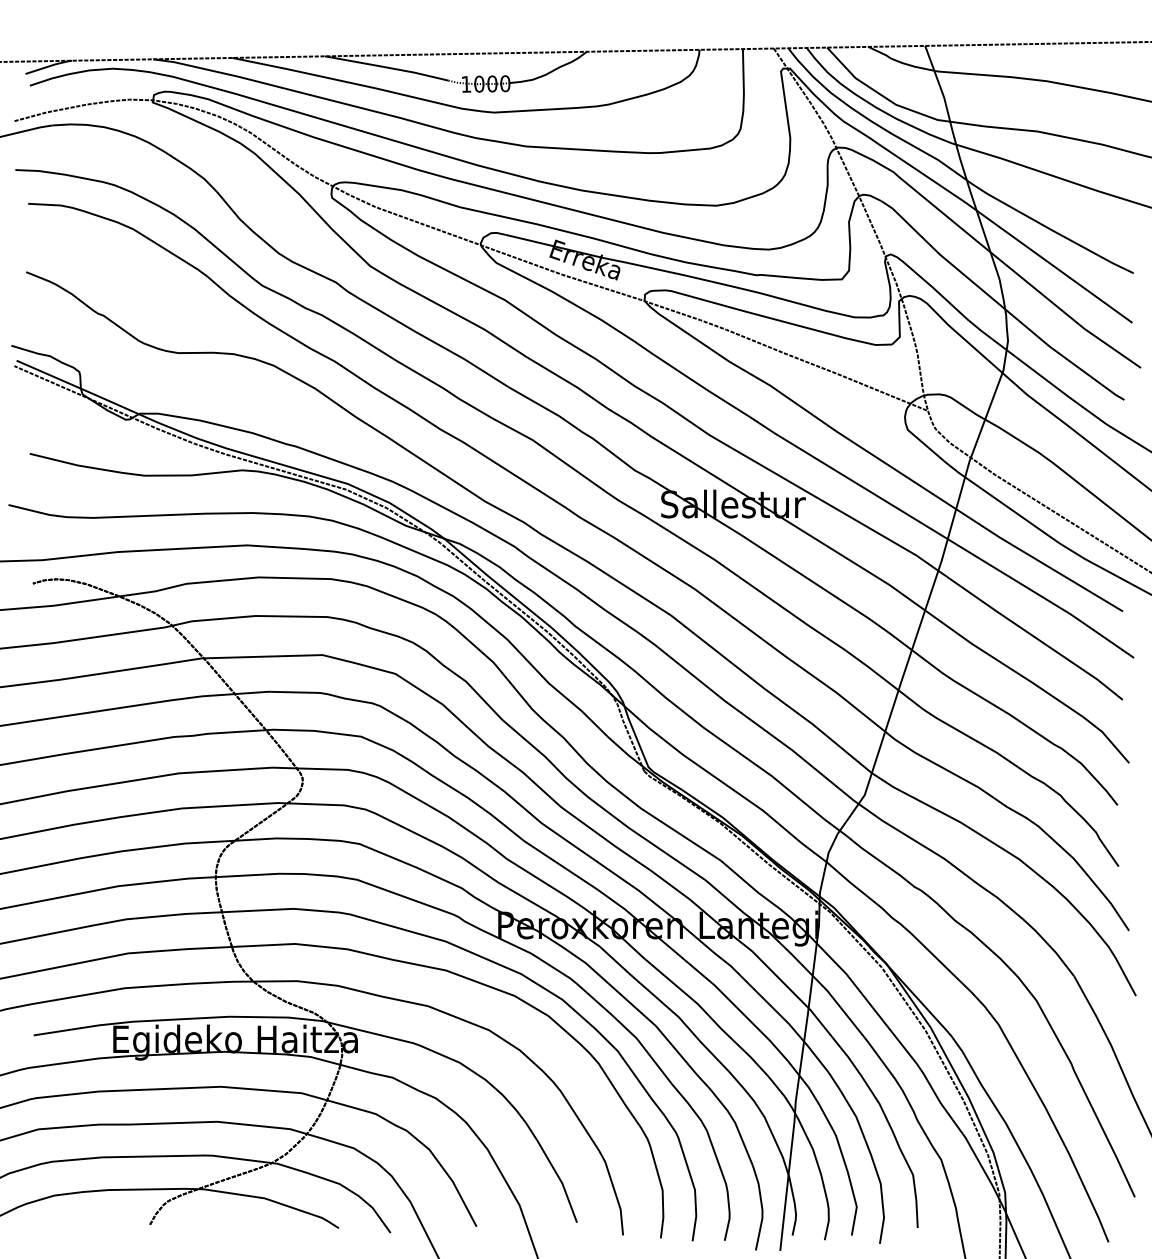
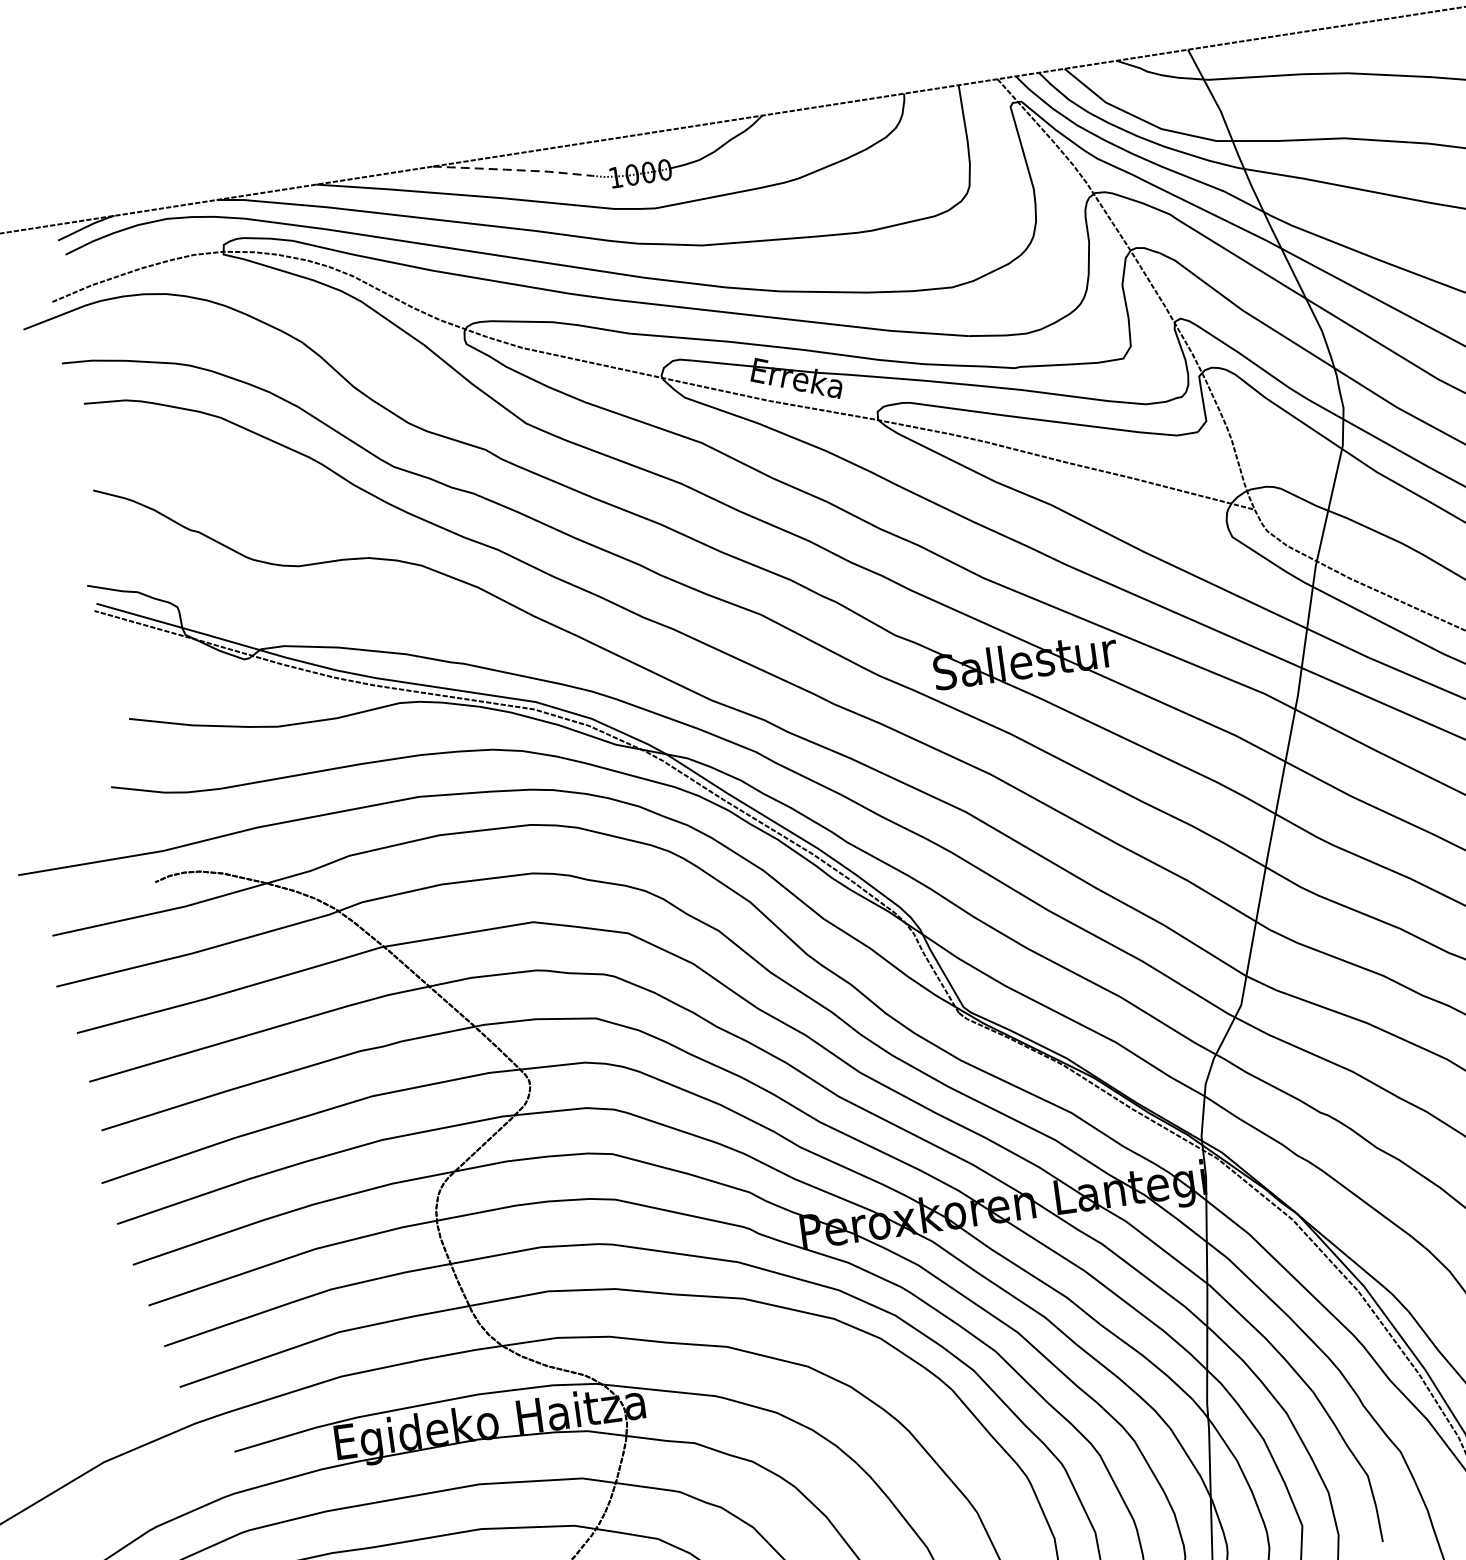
line: (386, 67) -> (512, 170), solid -> dashed

